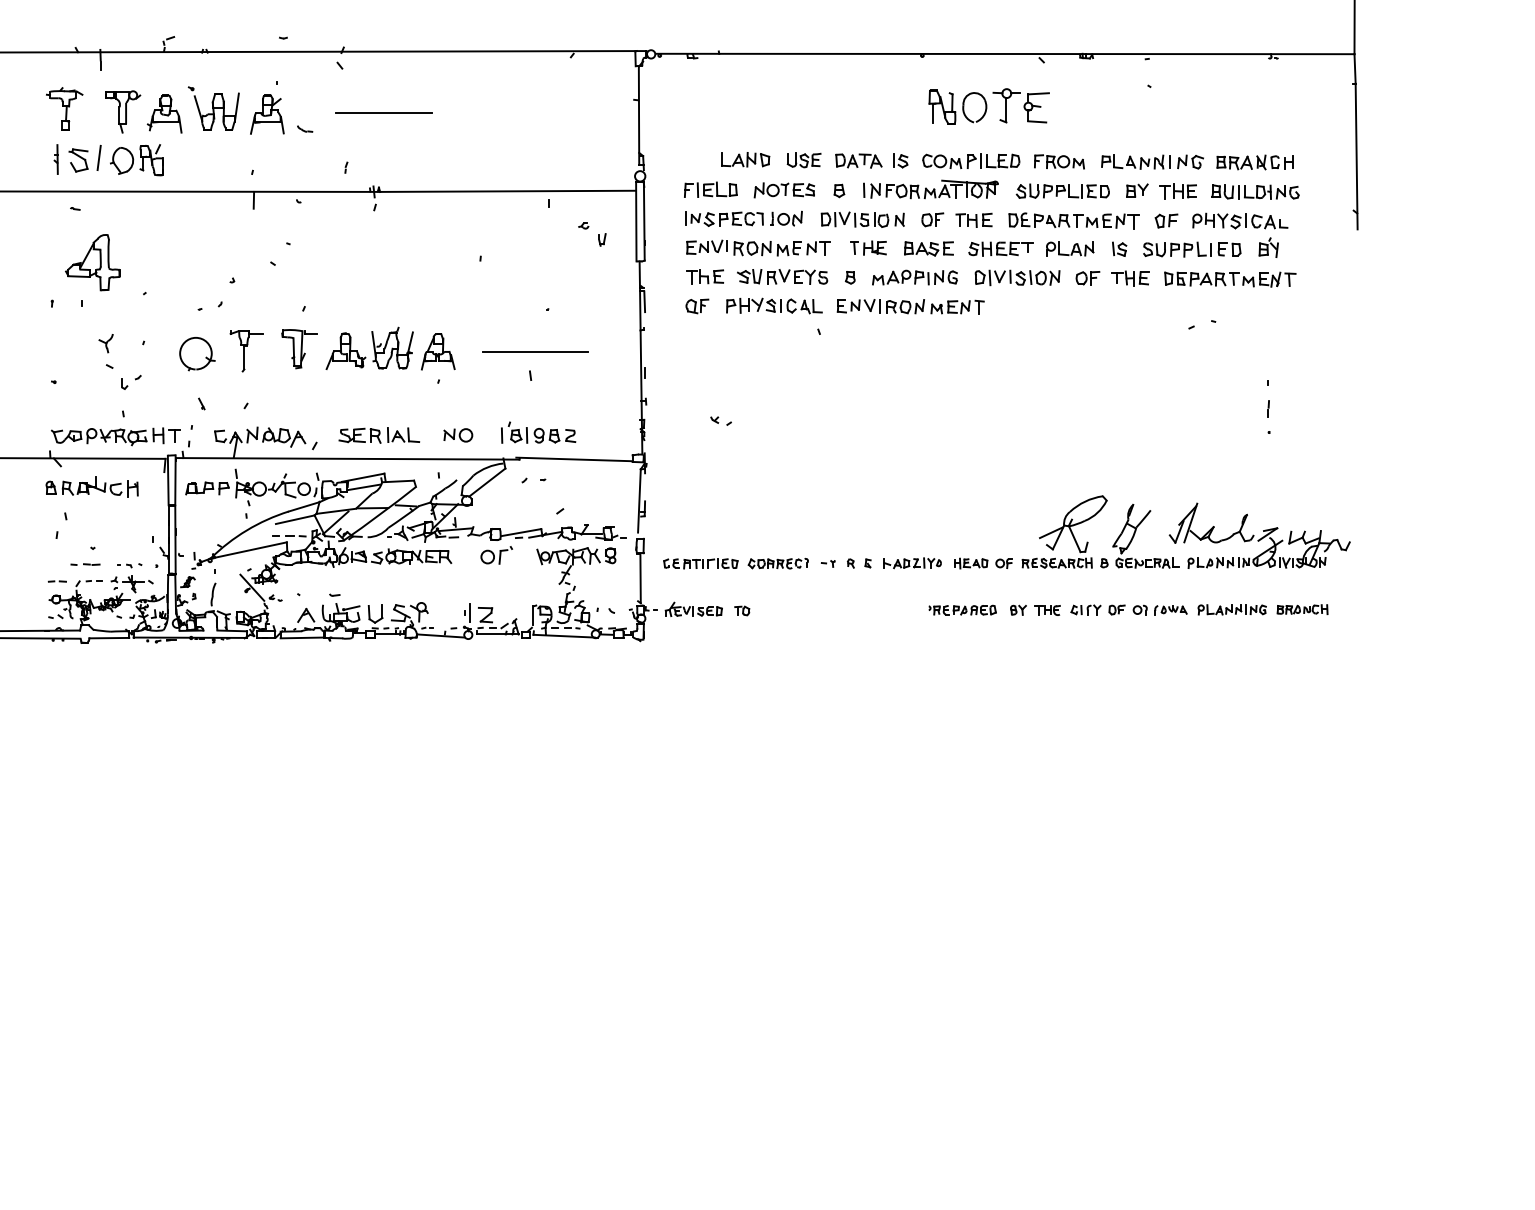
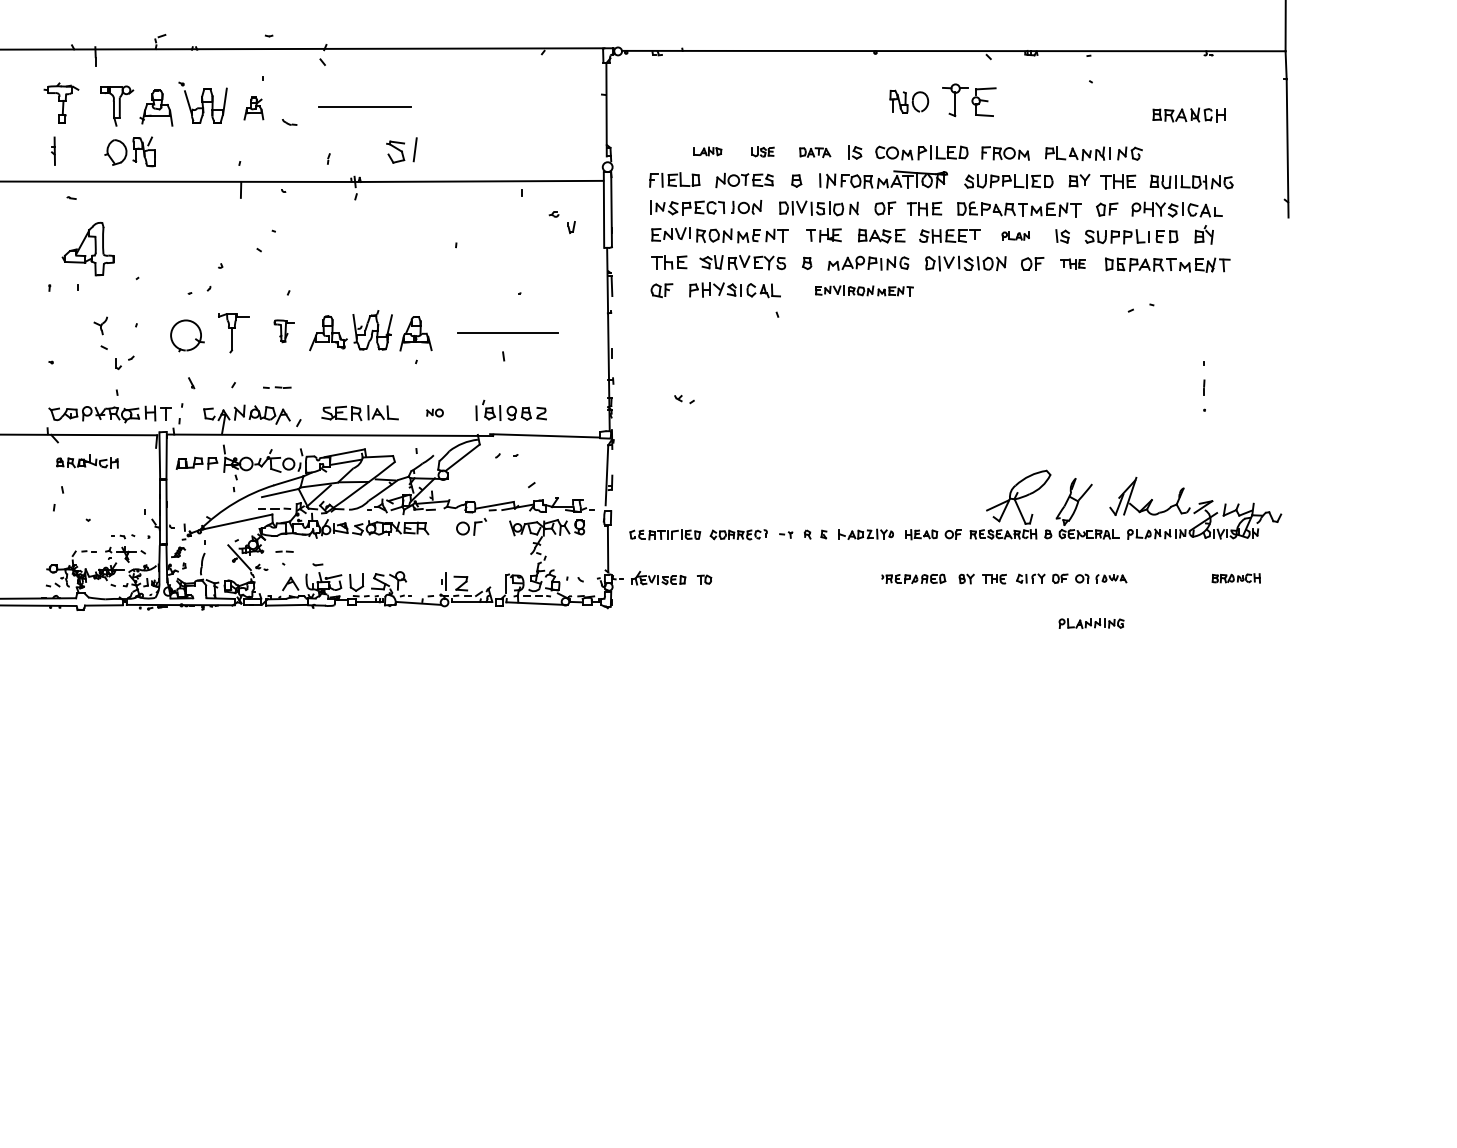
part: (958, 107) -> (909, 101), size x0.7
part: (266, 114) -> (253, 108), size x0.6
part: (84, 158) -> (401, 150), moved
part: (745, 159) -> (707, 151), size x0.6
part: (803, 159) -> (762, 151), size x0.7
part: (858, 160) -> (814, 152), size x0.7
part: (1254, 161) -> (1188, 114), moved
part: (1069, 248) -> (1015, 235), size x0.6
part: (1129, 277) -> (1072, 263), size x0.7
part: (910, 306) -> (864, 290), size x0.7
part: (299, 349) -> (284, 331), size x0.6
part: (457, 434) -> (434, 412), size x0.6
part: (92, 486) -> (87, 461), size x0.7
line: (85, 564) -> (277, 387), moved
line: (55, 581) -> (282, 551), moved
part: (1232, 609) -> (1091, 623), moved

